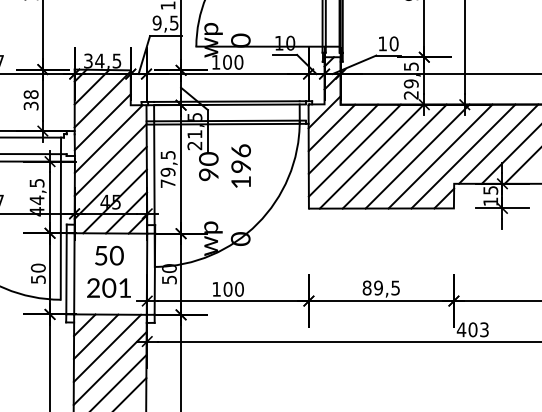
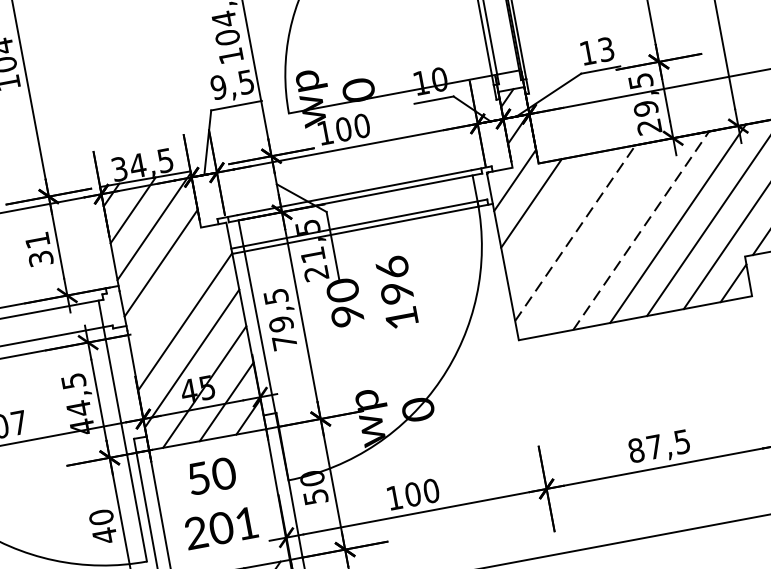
text: (393, 43) -> (605, 49), 10 -> 13
text: (30, 94) -> (36, 240), 38 -> 31
line: (108, 138) -> (175, 287), removed
line: (343, 138) -> (553, 216), removed
line: (355, 150) -> (576, 232), solid -> dashed
line: (371, 156) -> (603, 237), removed
line: (394, 156) -> (640, 230), solid -> dashed
text: (38, 279) -> (105, 535), 50 -> 40
text: (378, 287) -> (654, 446), 89,5 -> 87,5

